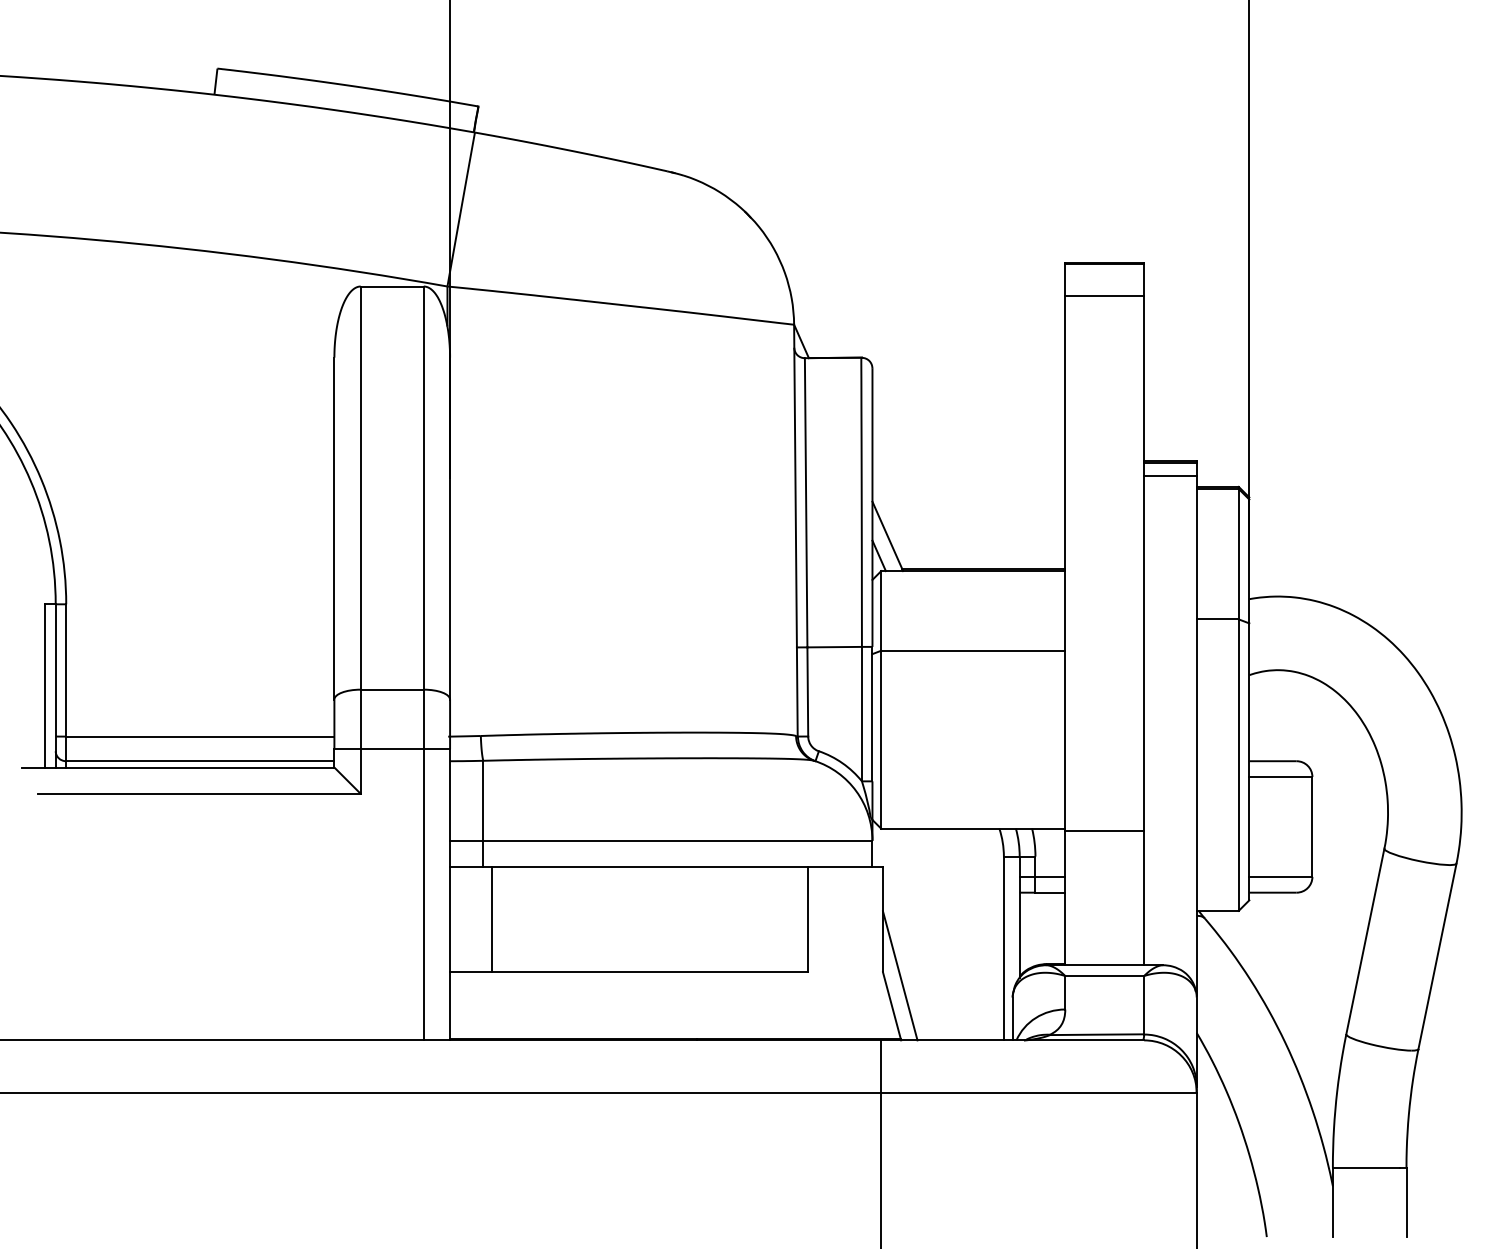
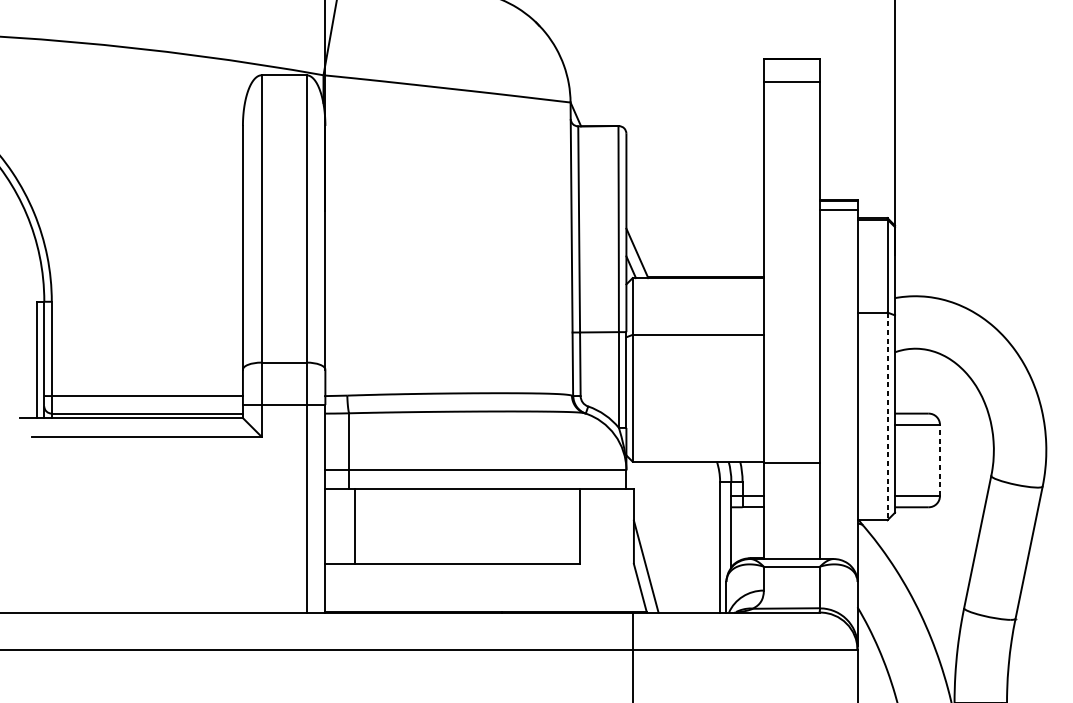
line: (1238, 765) -> (887, 416), solid -> dashed
line: (1312, 826) -> (940, 460), solid -> dashed

